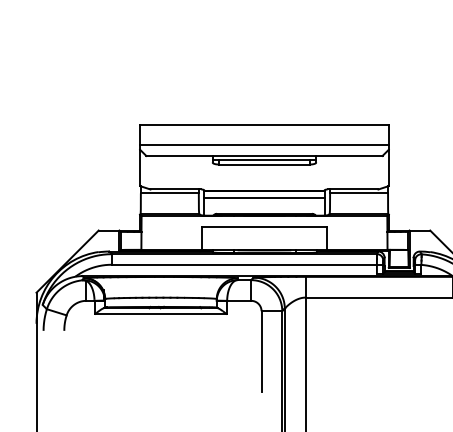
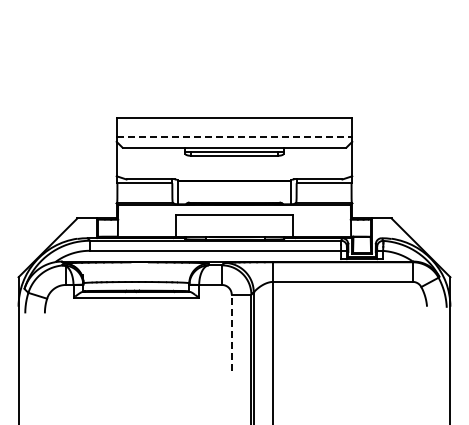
line: (264, 145) -> (234, 137), solid -> dashed
line: (264, 197) -> (234, 187), removed
line: (261, 351) -> (231, 332), solid -> dashed

